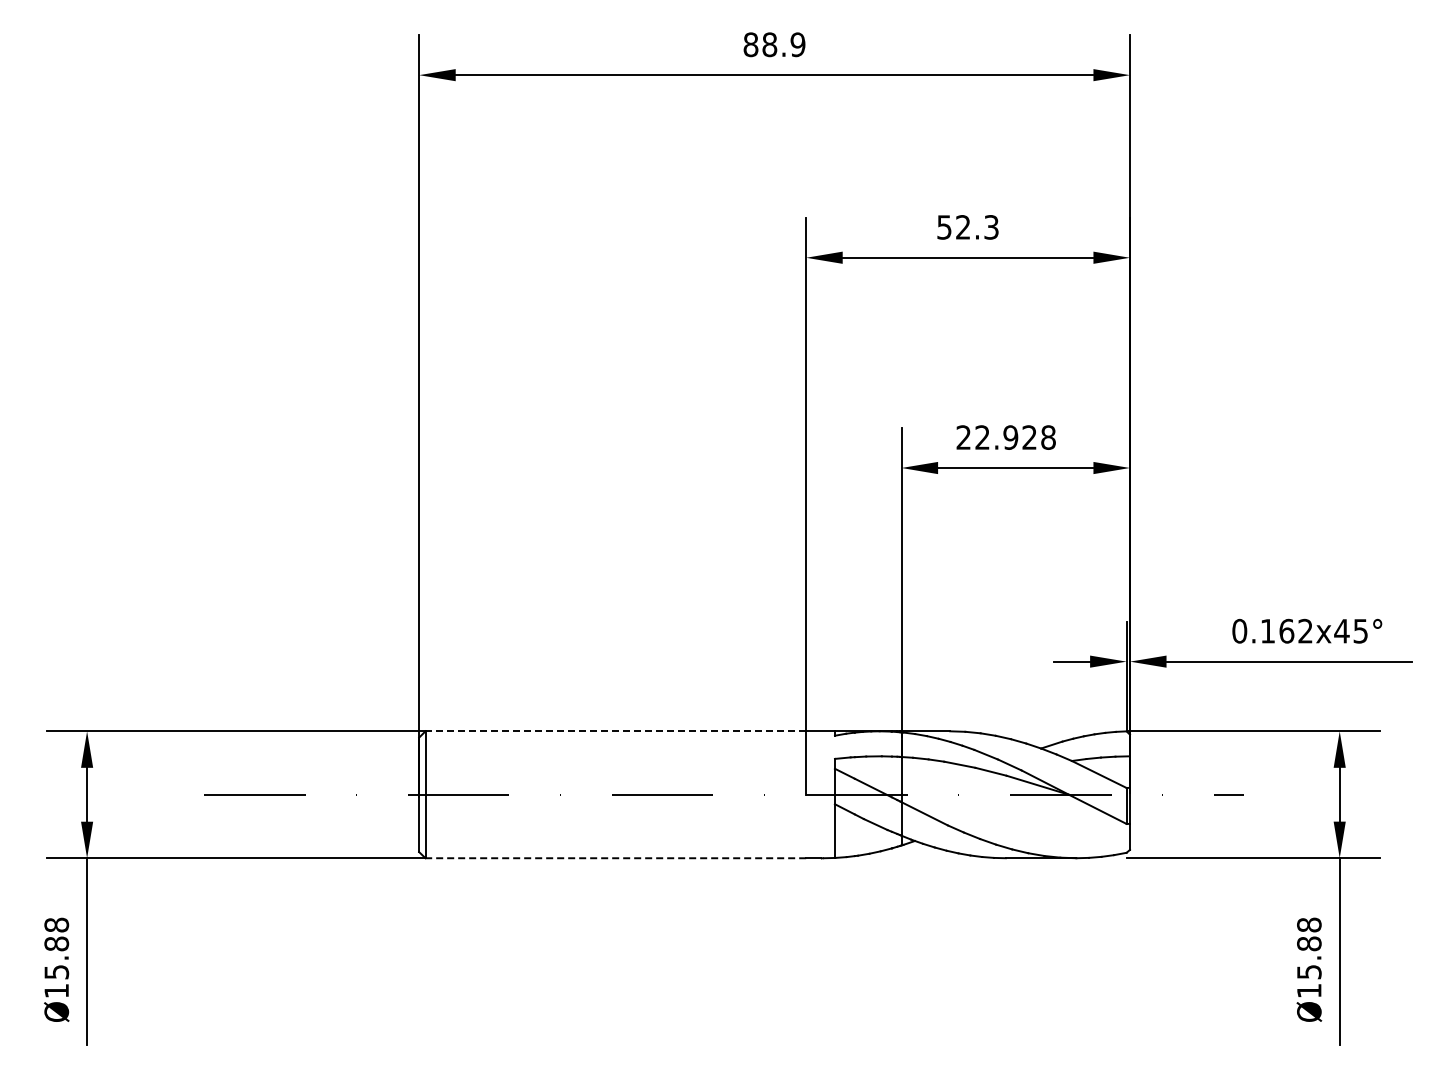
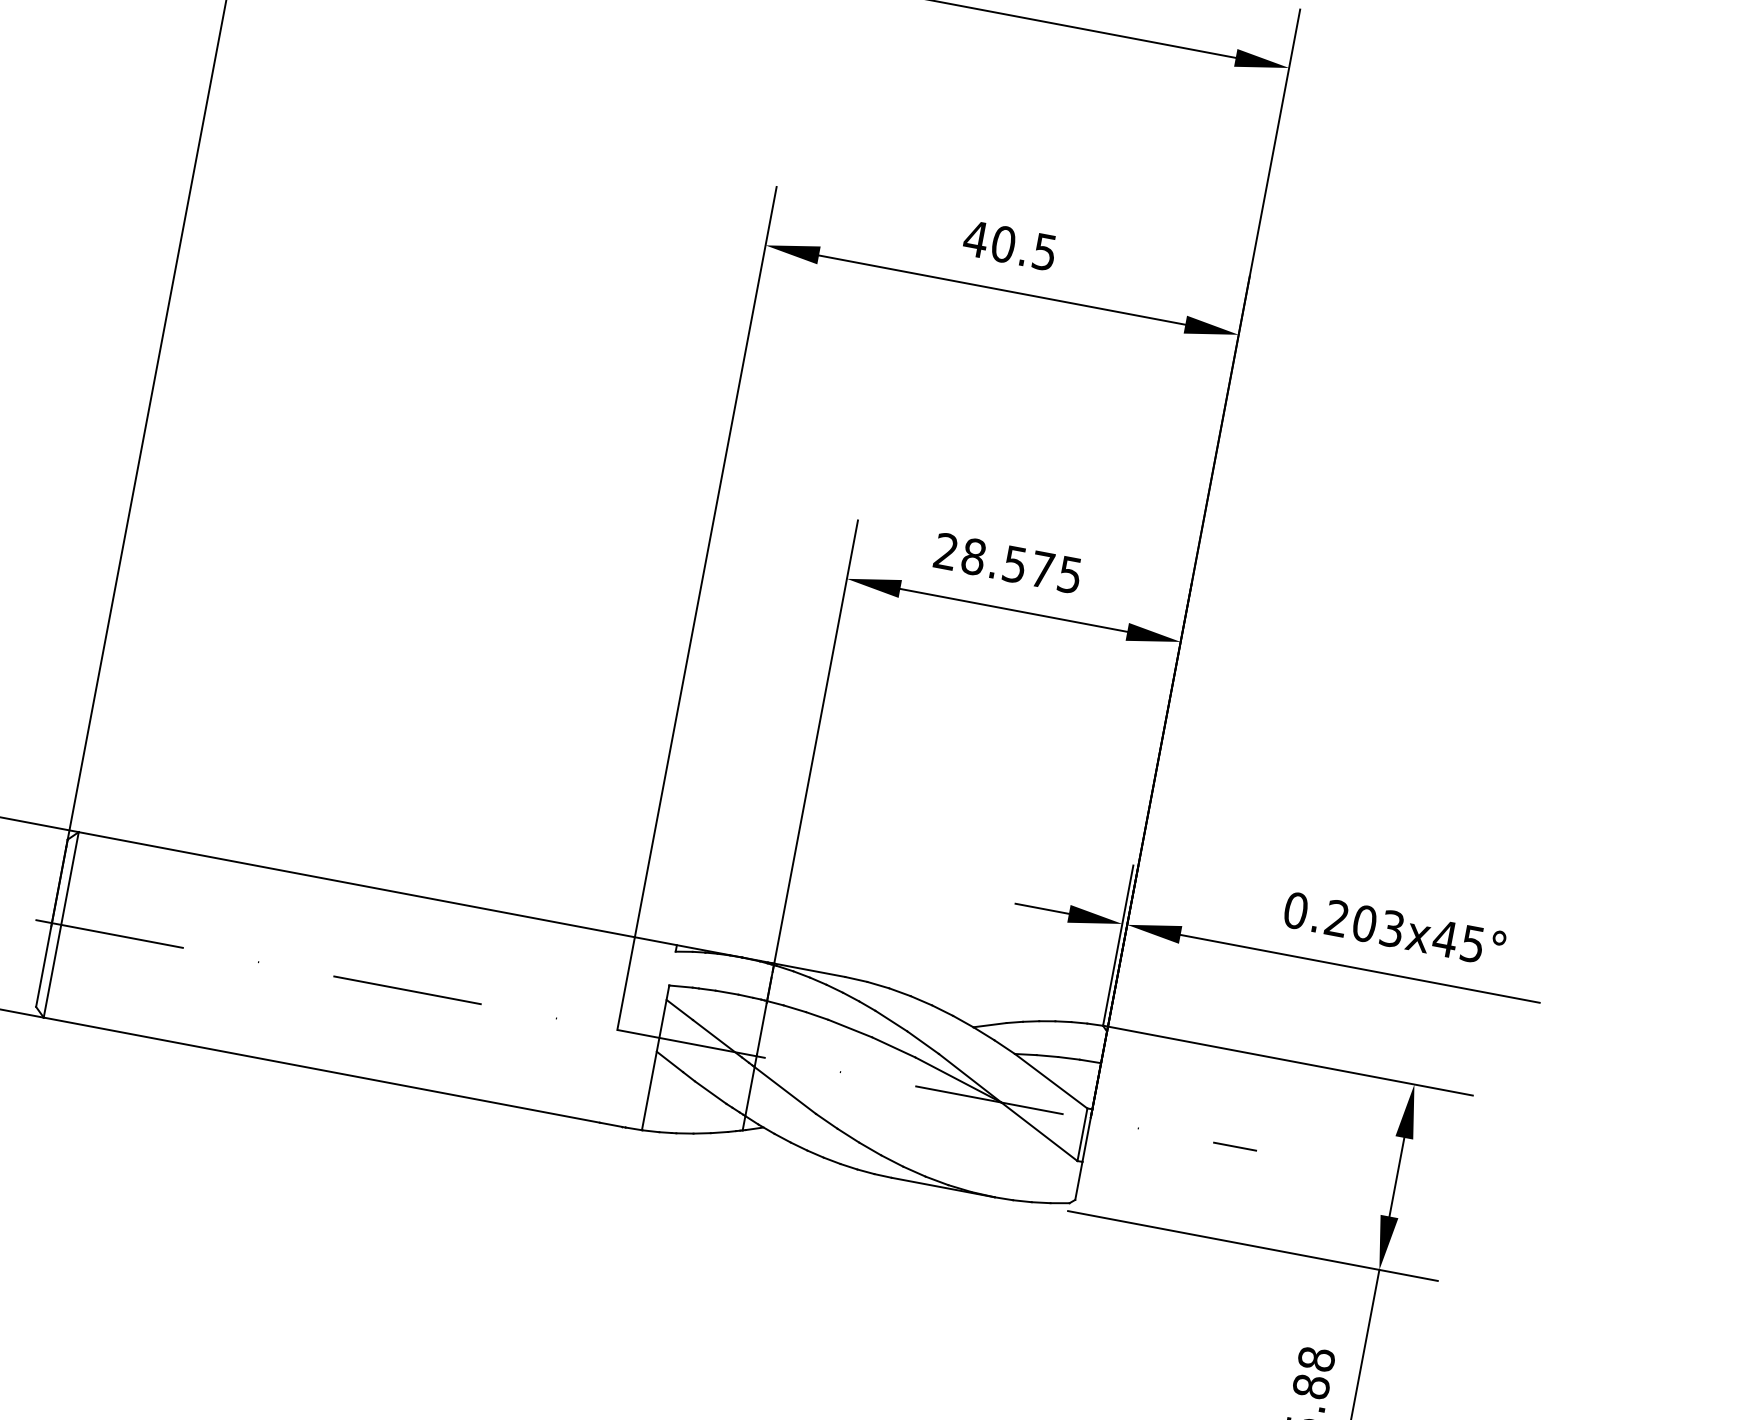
text: (967, 227) -> (1009, 245), 52.3 -> 40.5
text: (1015, 437) -> (1021, 565), 22.928 -> 28.575
text: (1286, 630) -> (1364, 922), 0.162x45° -> 0.203x45°
line: (615, 731) -> (356, 884), dashed -> solid
line: (615, 858) -> (321, 1070), dashed -> solid

